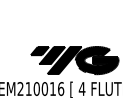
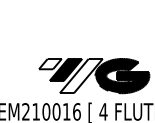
fill: (39, 50) -> (49, 63), removed
fill: (64, 60) -> (81, 75), removed

